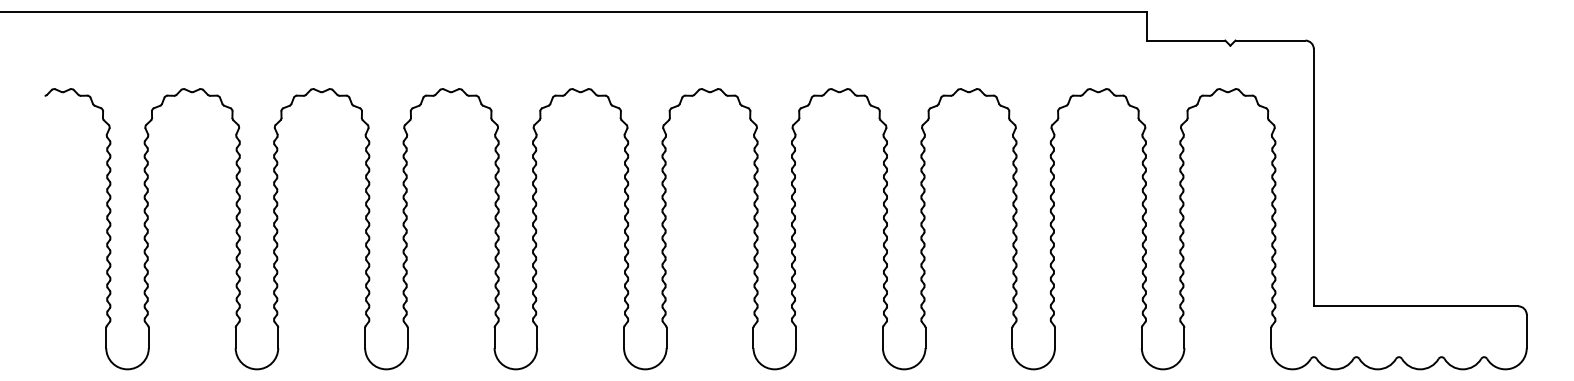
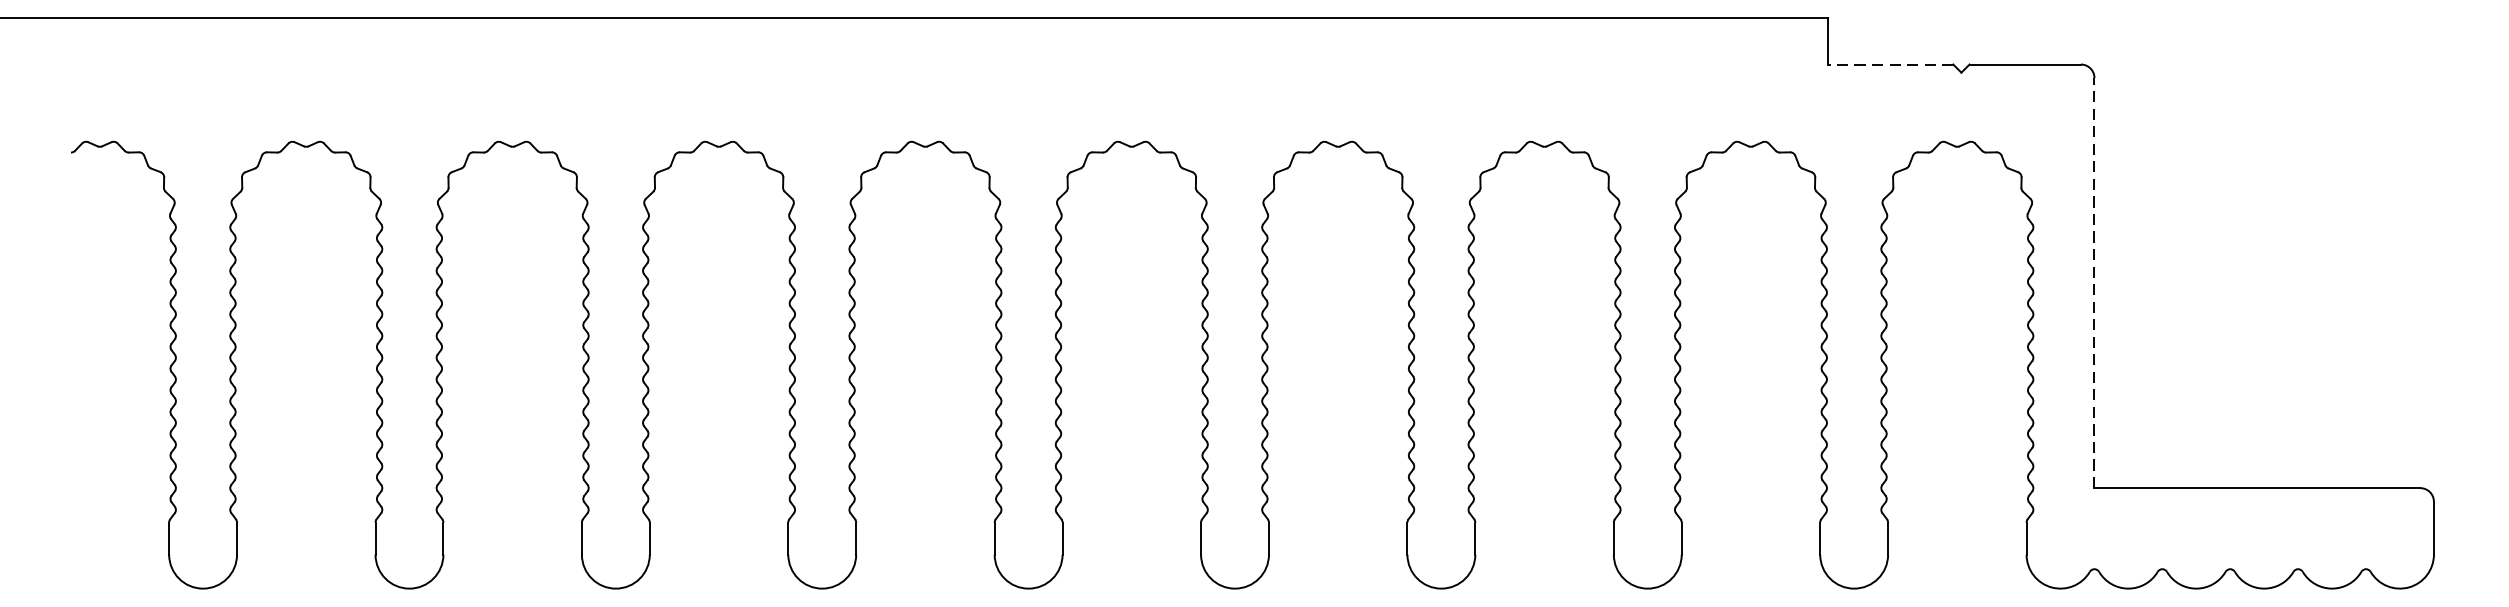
line: (1185, 40) -> (1889, 64), solid -> dashed
line: (1313, 177) -> (2093, 282), solid -> dashed

